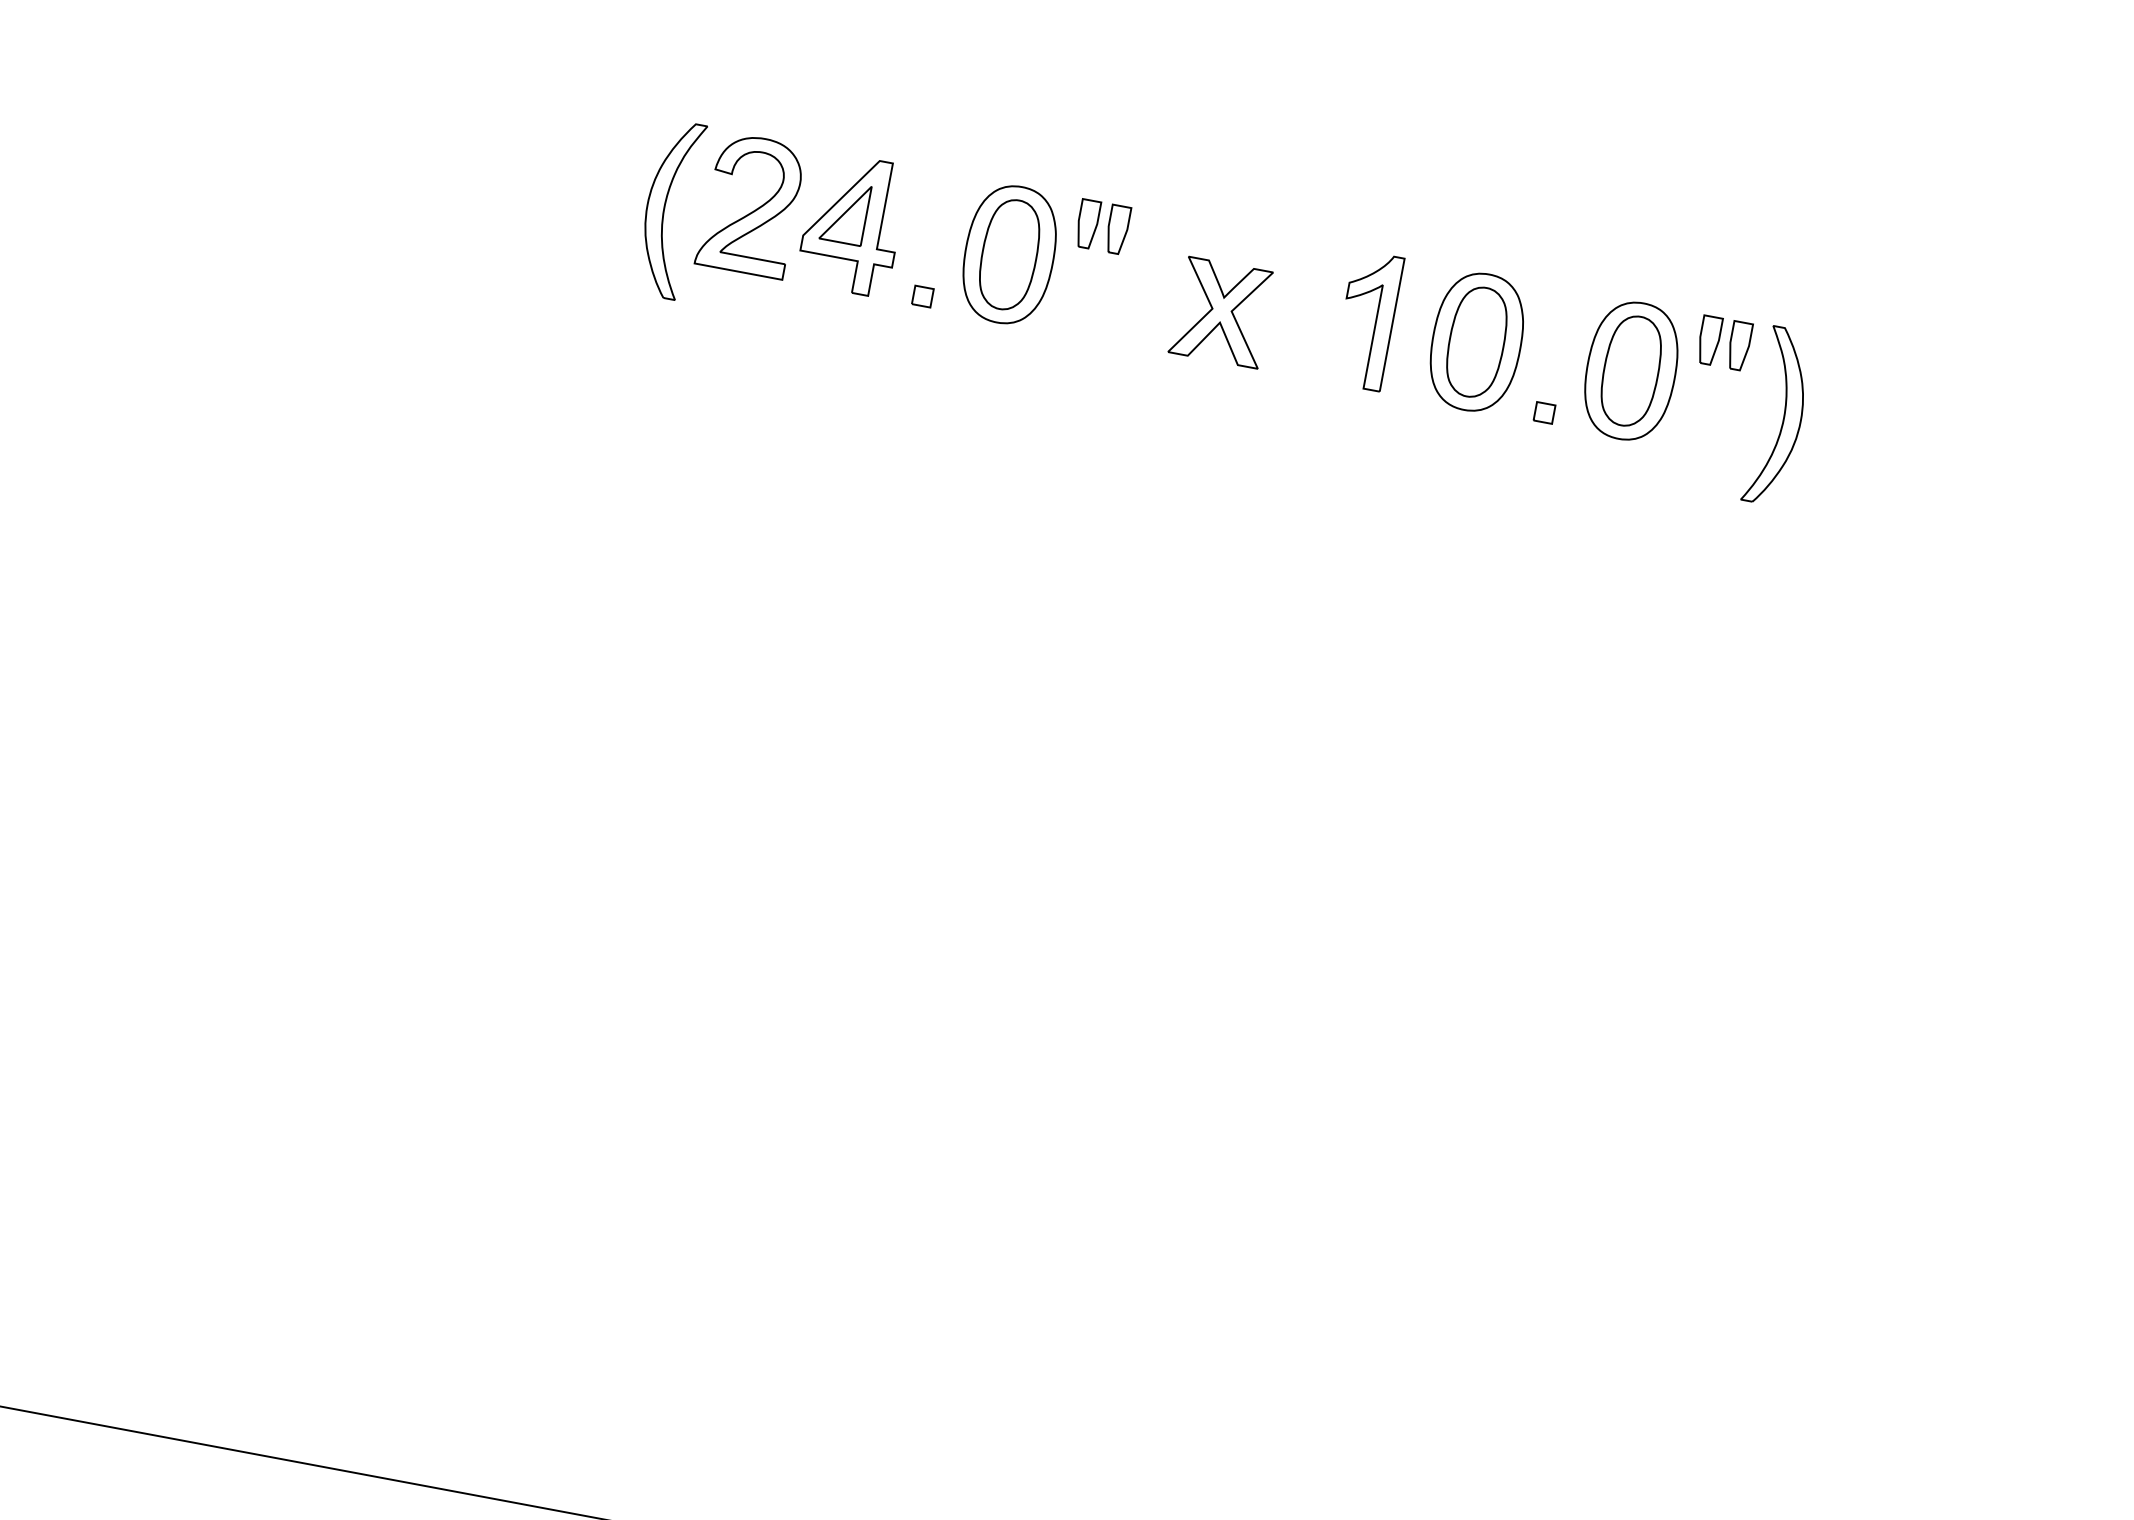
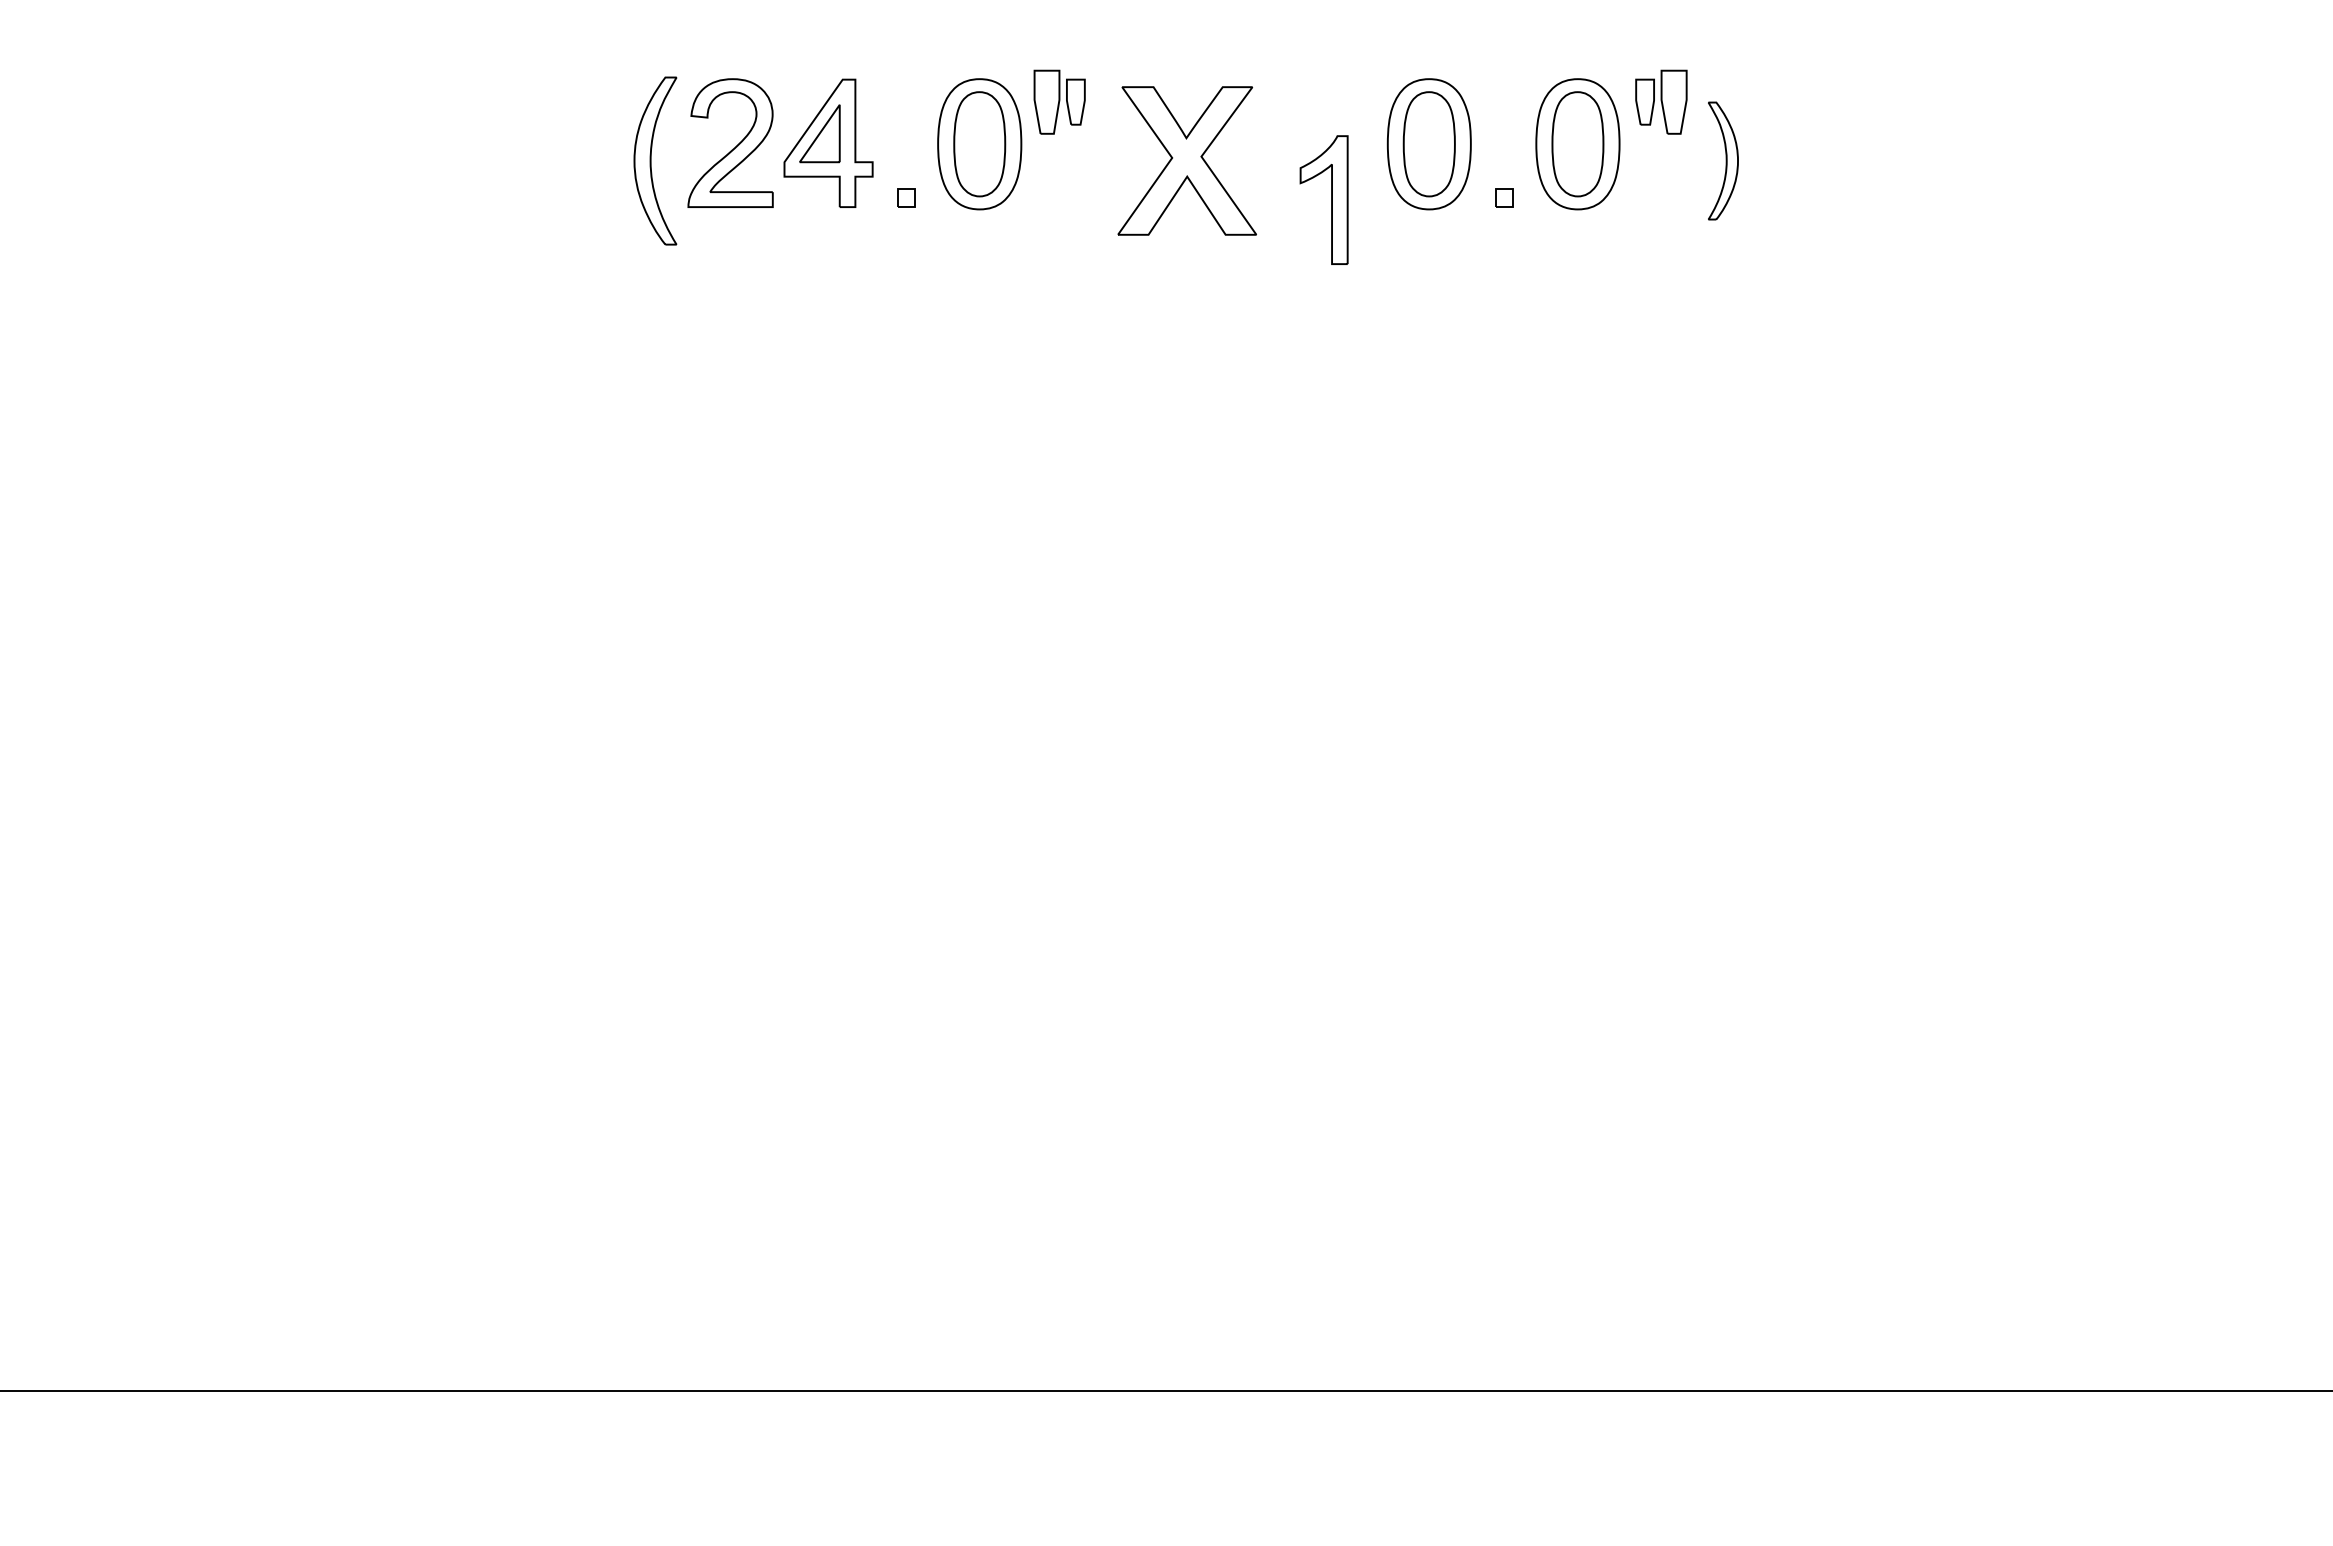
part: (1087, 223) -> (1046, 101), size x1.4
part: (1221, 311) -> (1186, 160), size x1.6
part: (1375, 321) -> (1331, 199), moved
part: (1738, 345) -> (1673, 101), size x1.4
part: (1779, 416) -> (1723, 160), size x0.7

